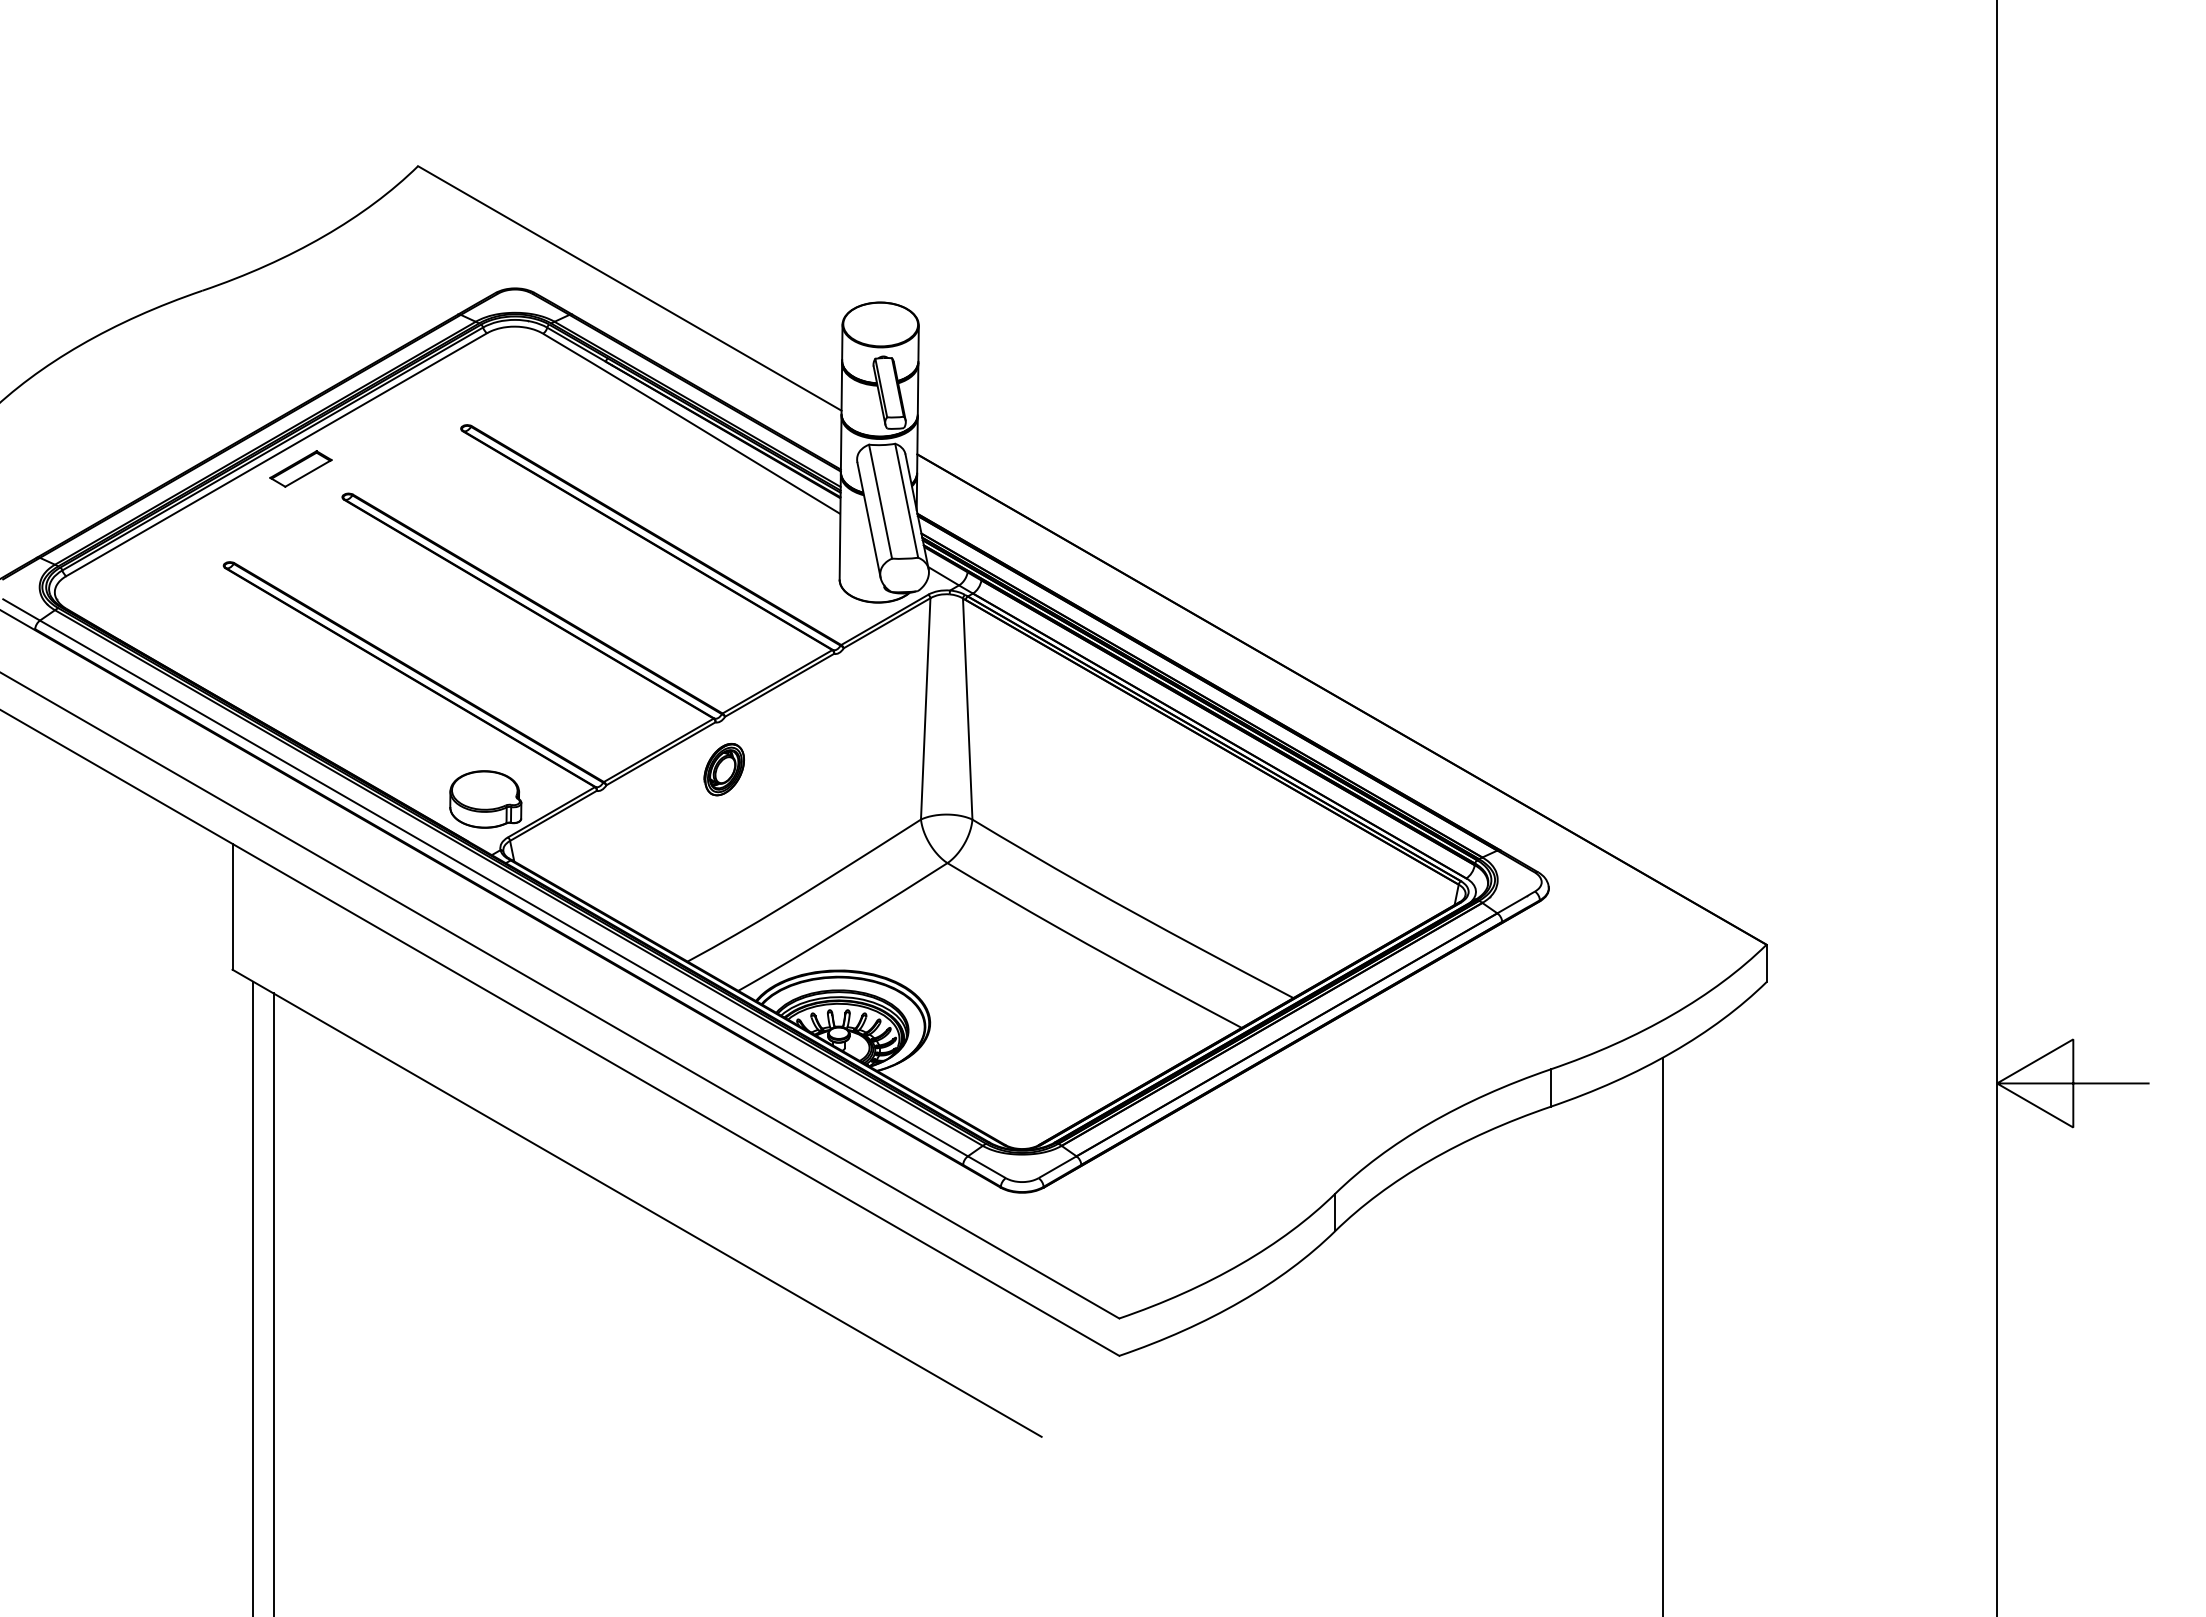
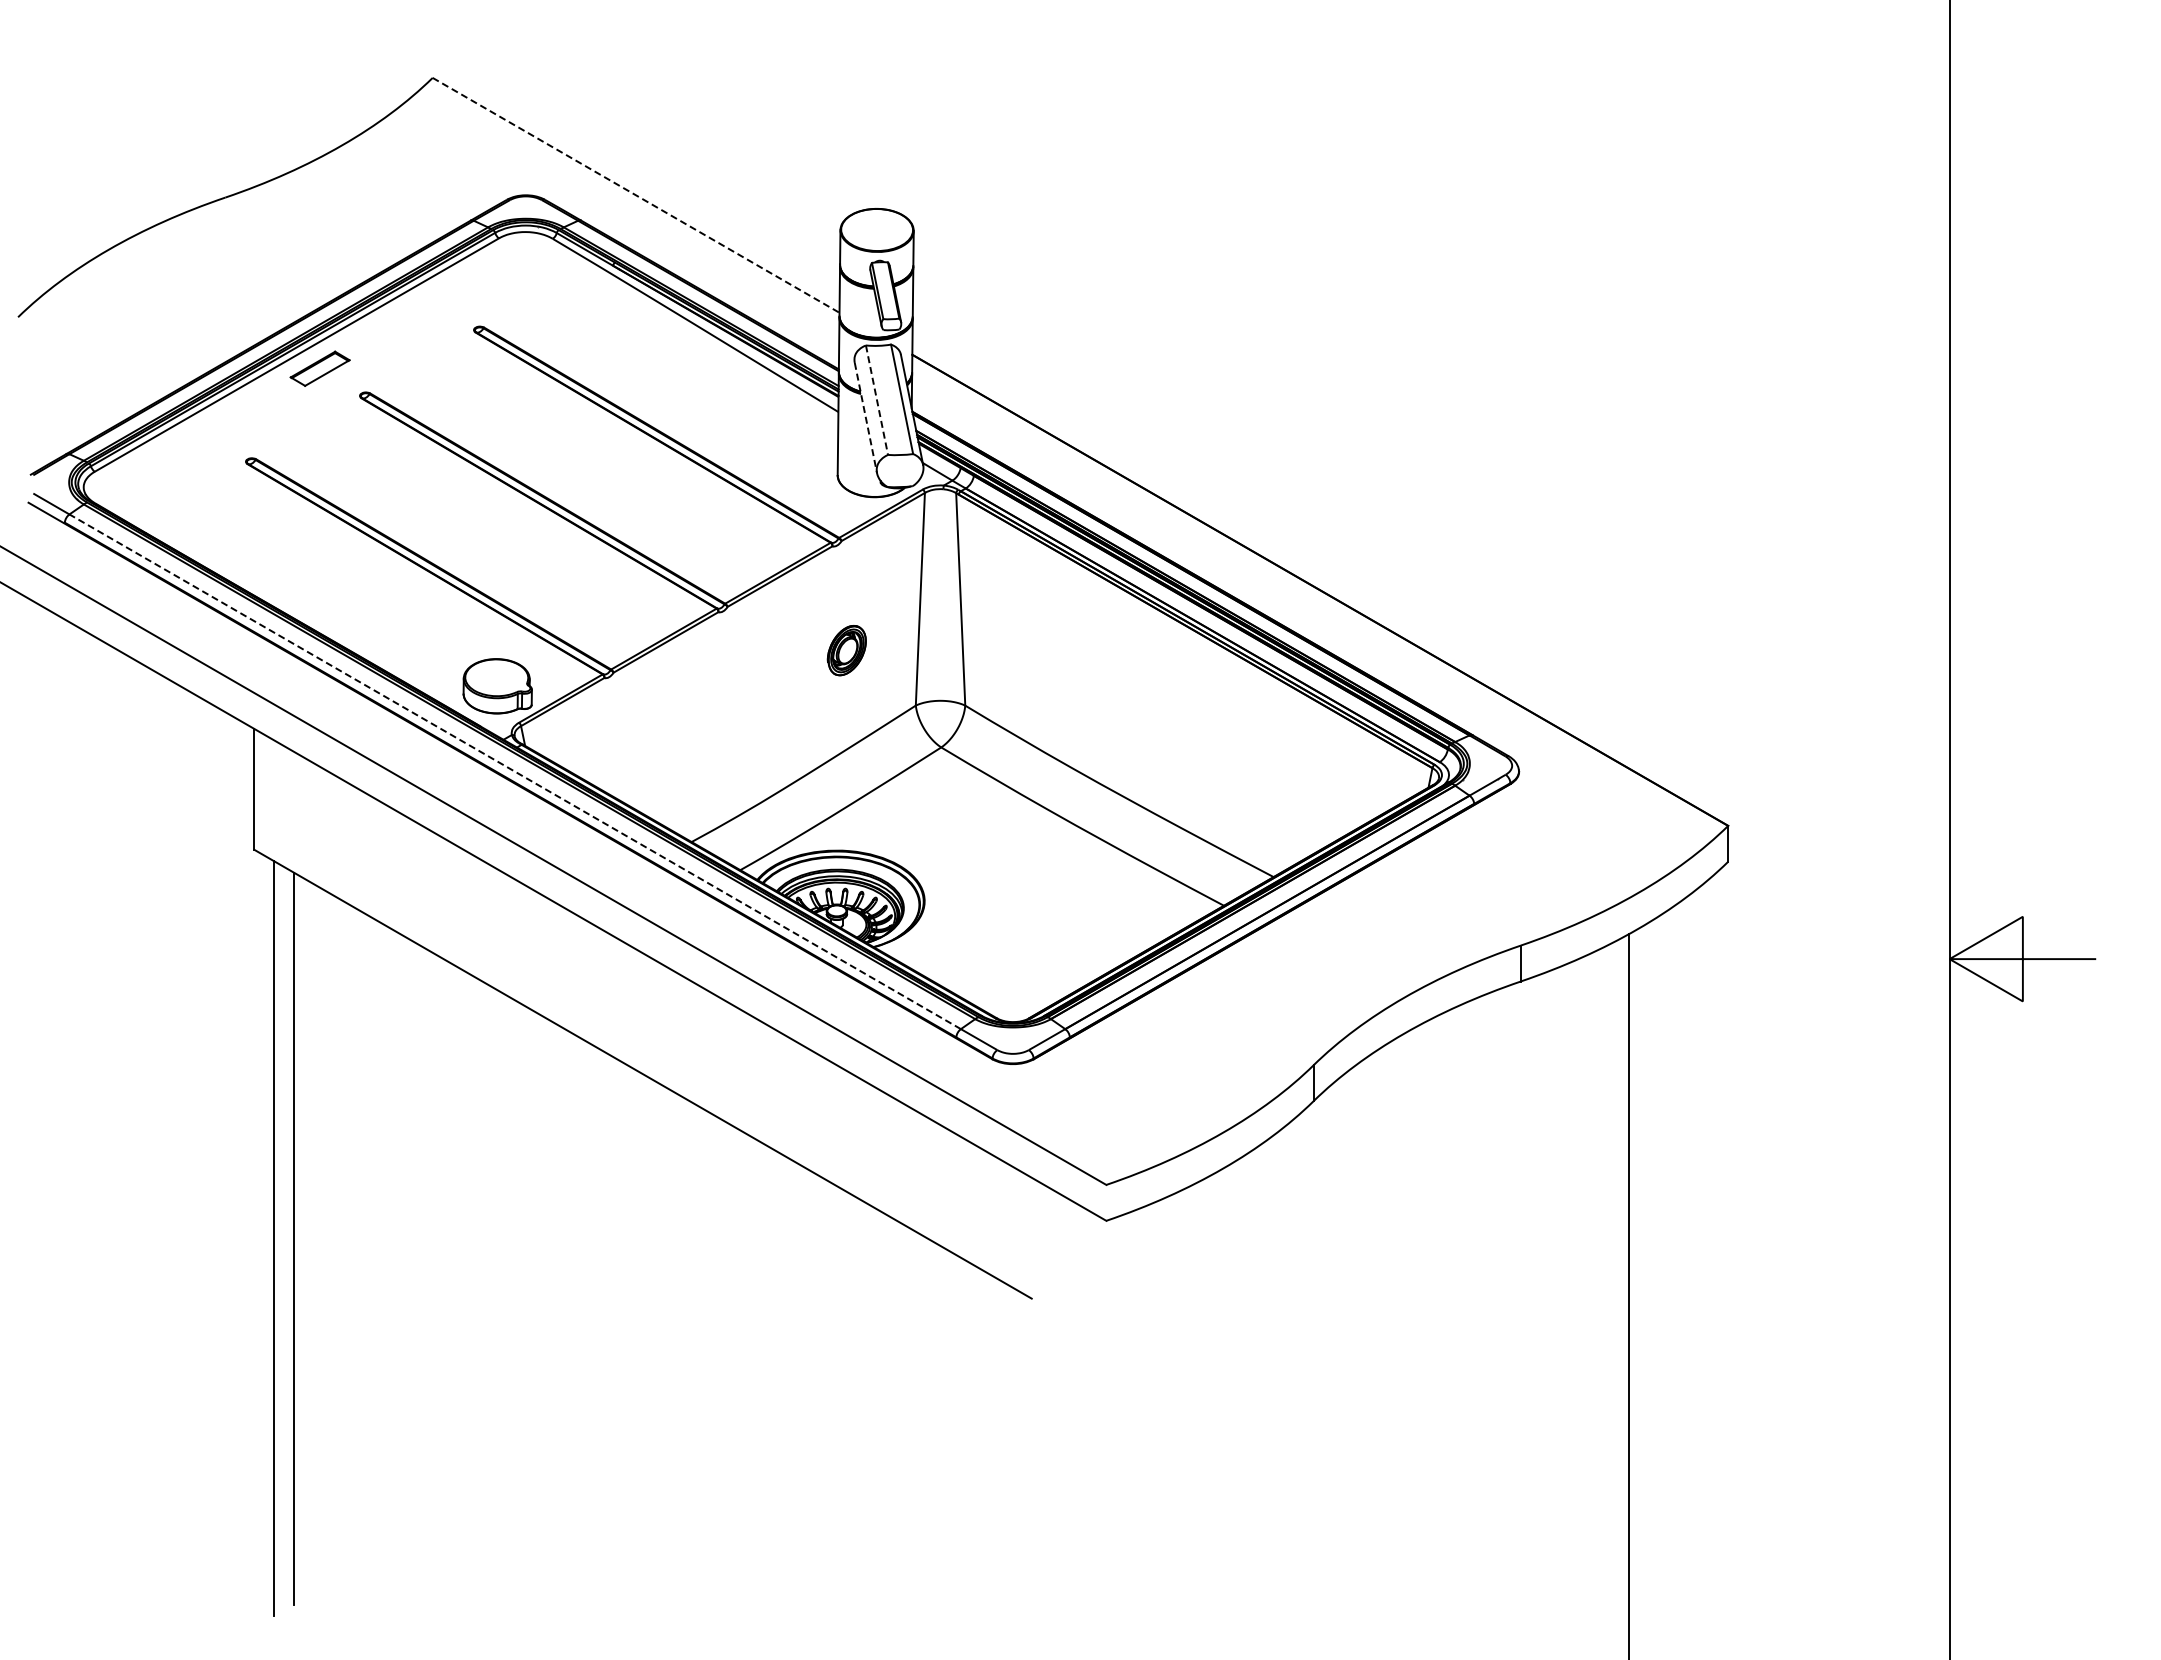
line: (630, 288) -> (636, 195), solid -> dashed
line: (881, 501) -> (877, 400), solid -> dashed
line: (869, 520) -> (866, 418), solid -> dashed
part: (723, 769) -> (846, 650), moved
line: (504, 888) -> (515, 771), solid -> dashed

